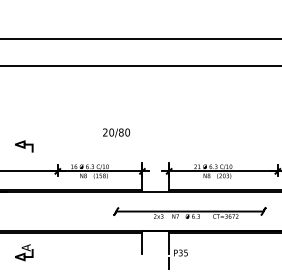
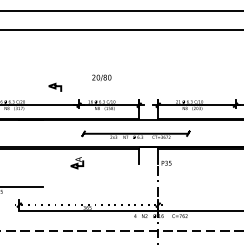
text: (116, 132) -> (101, 77), moved
part: (189, 212) -> (135, 134), moved
part: (24, 253) -> (77, 163), moved

